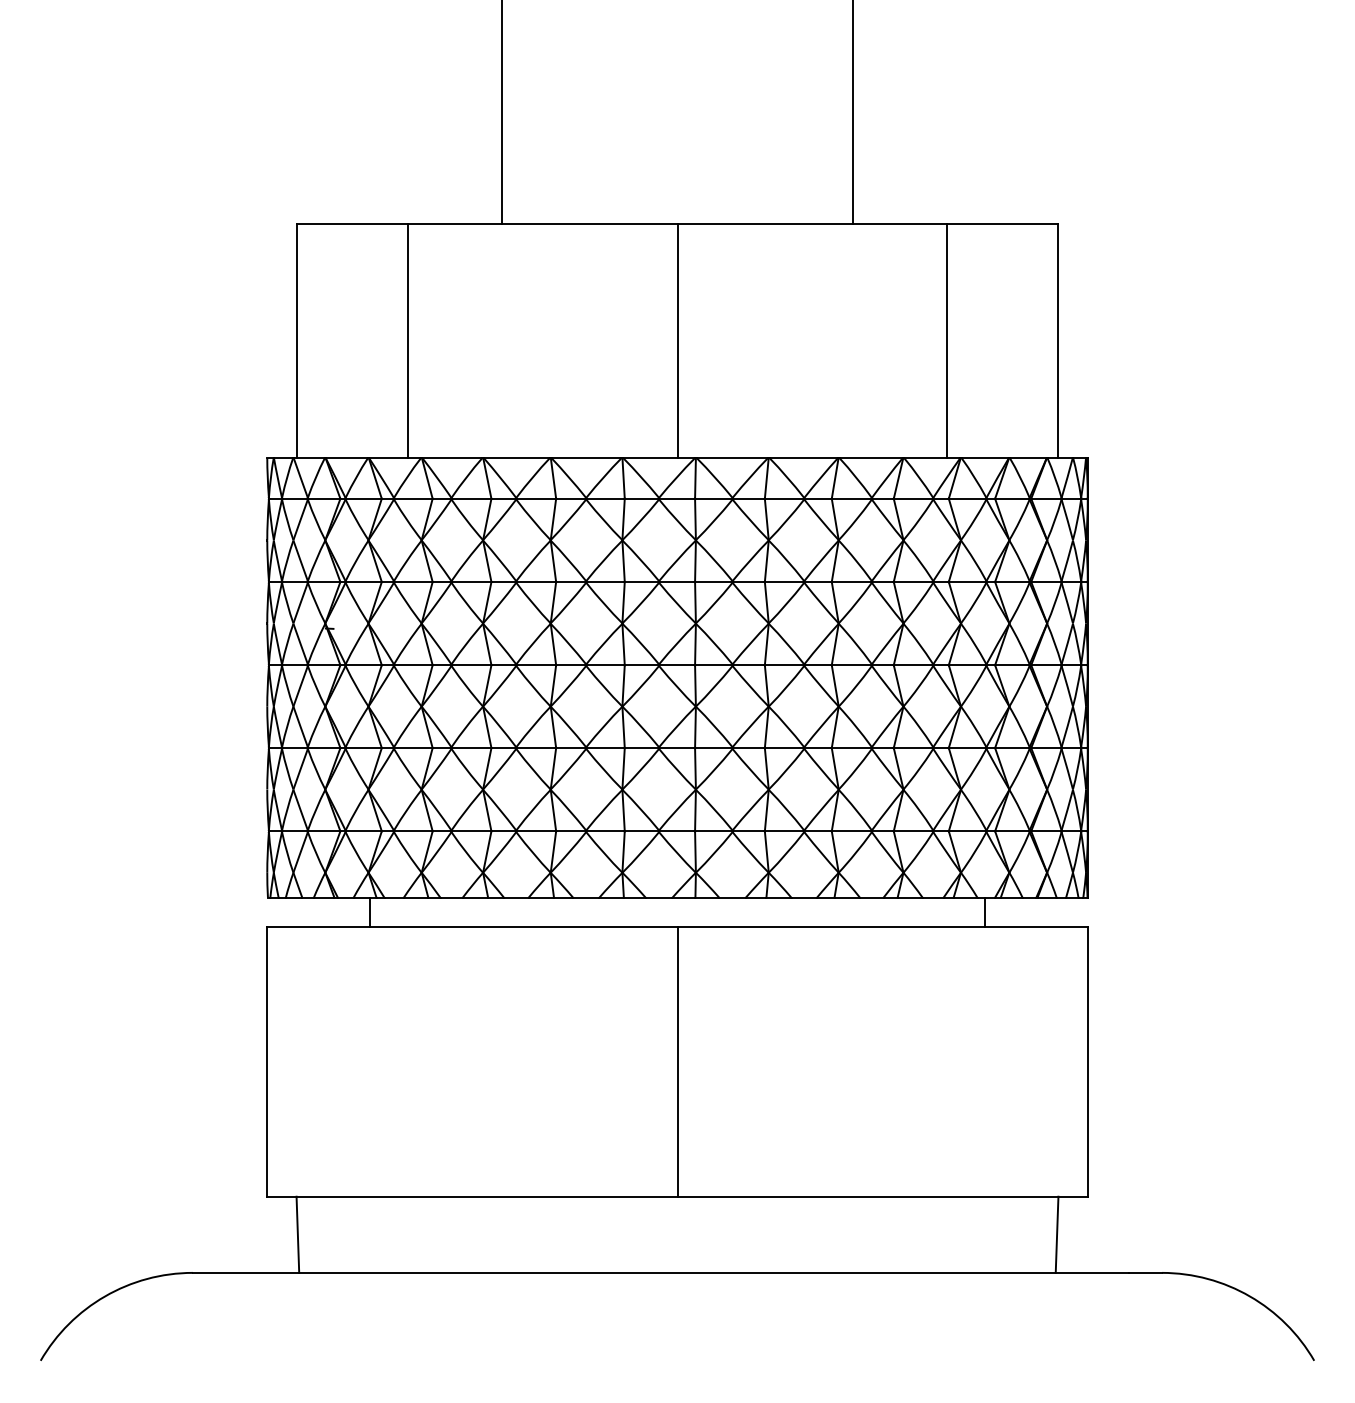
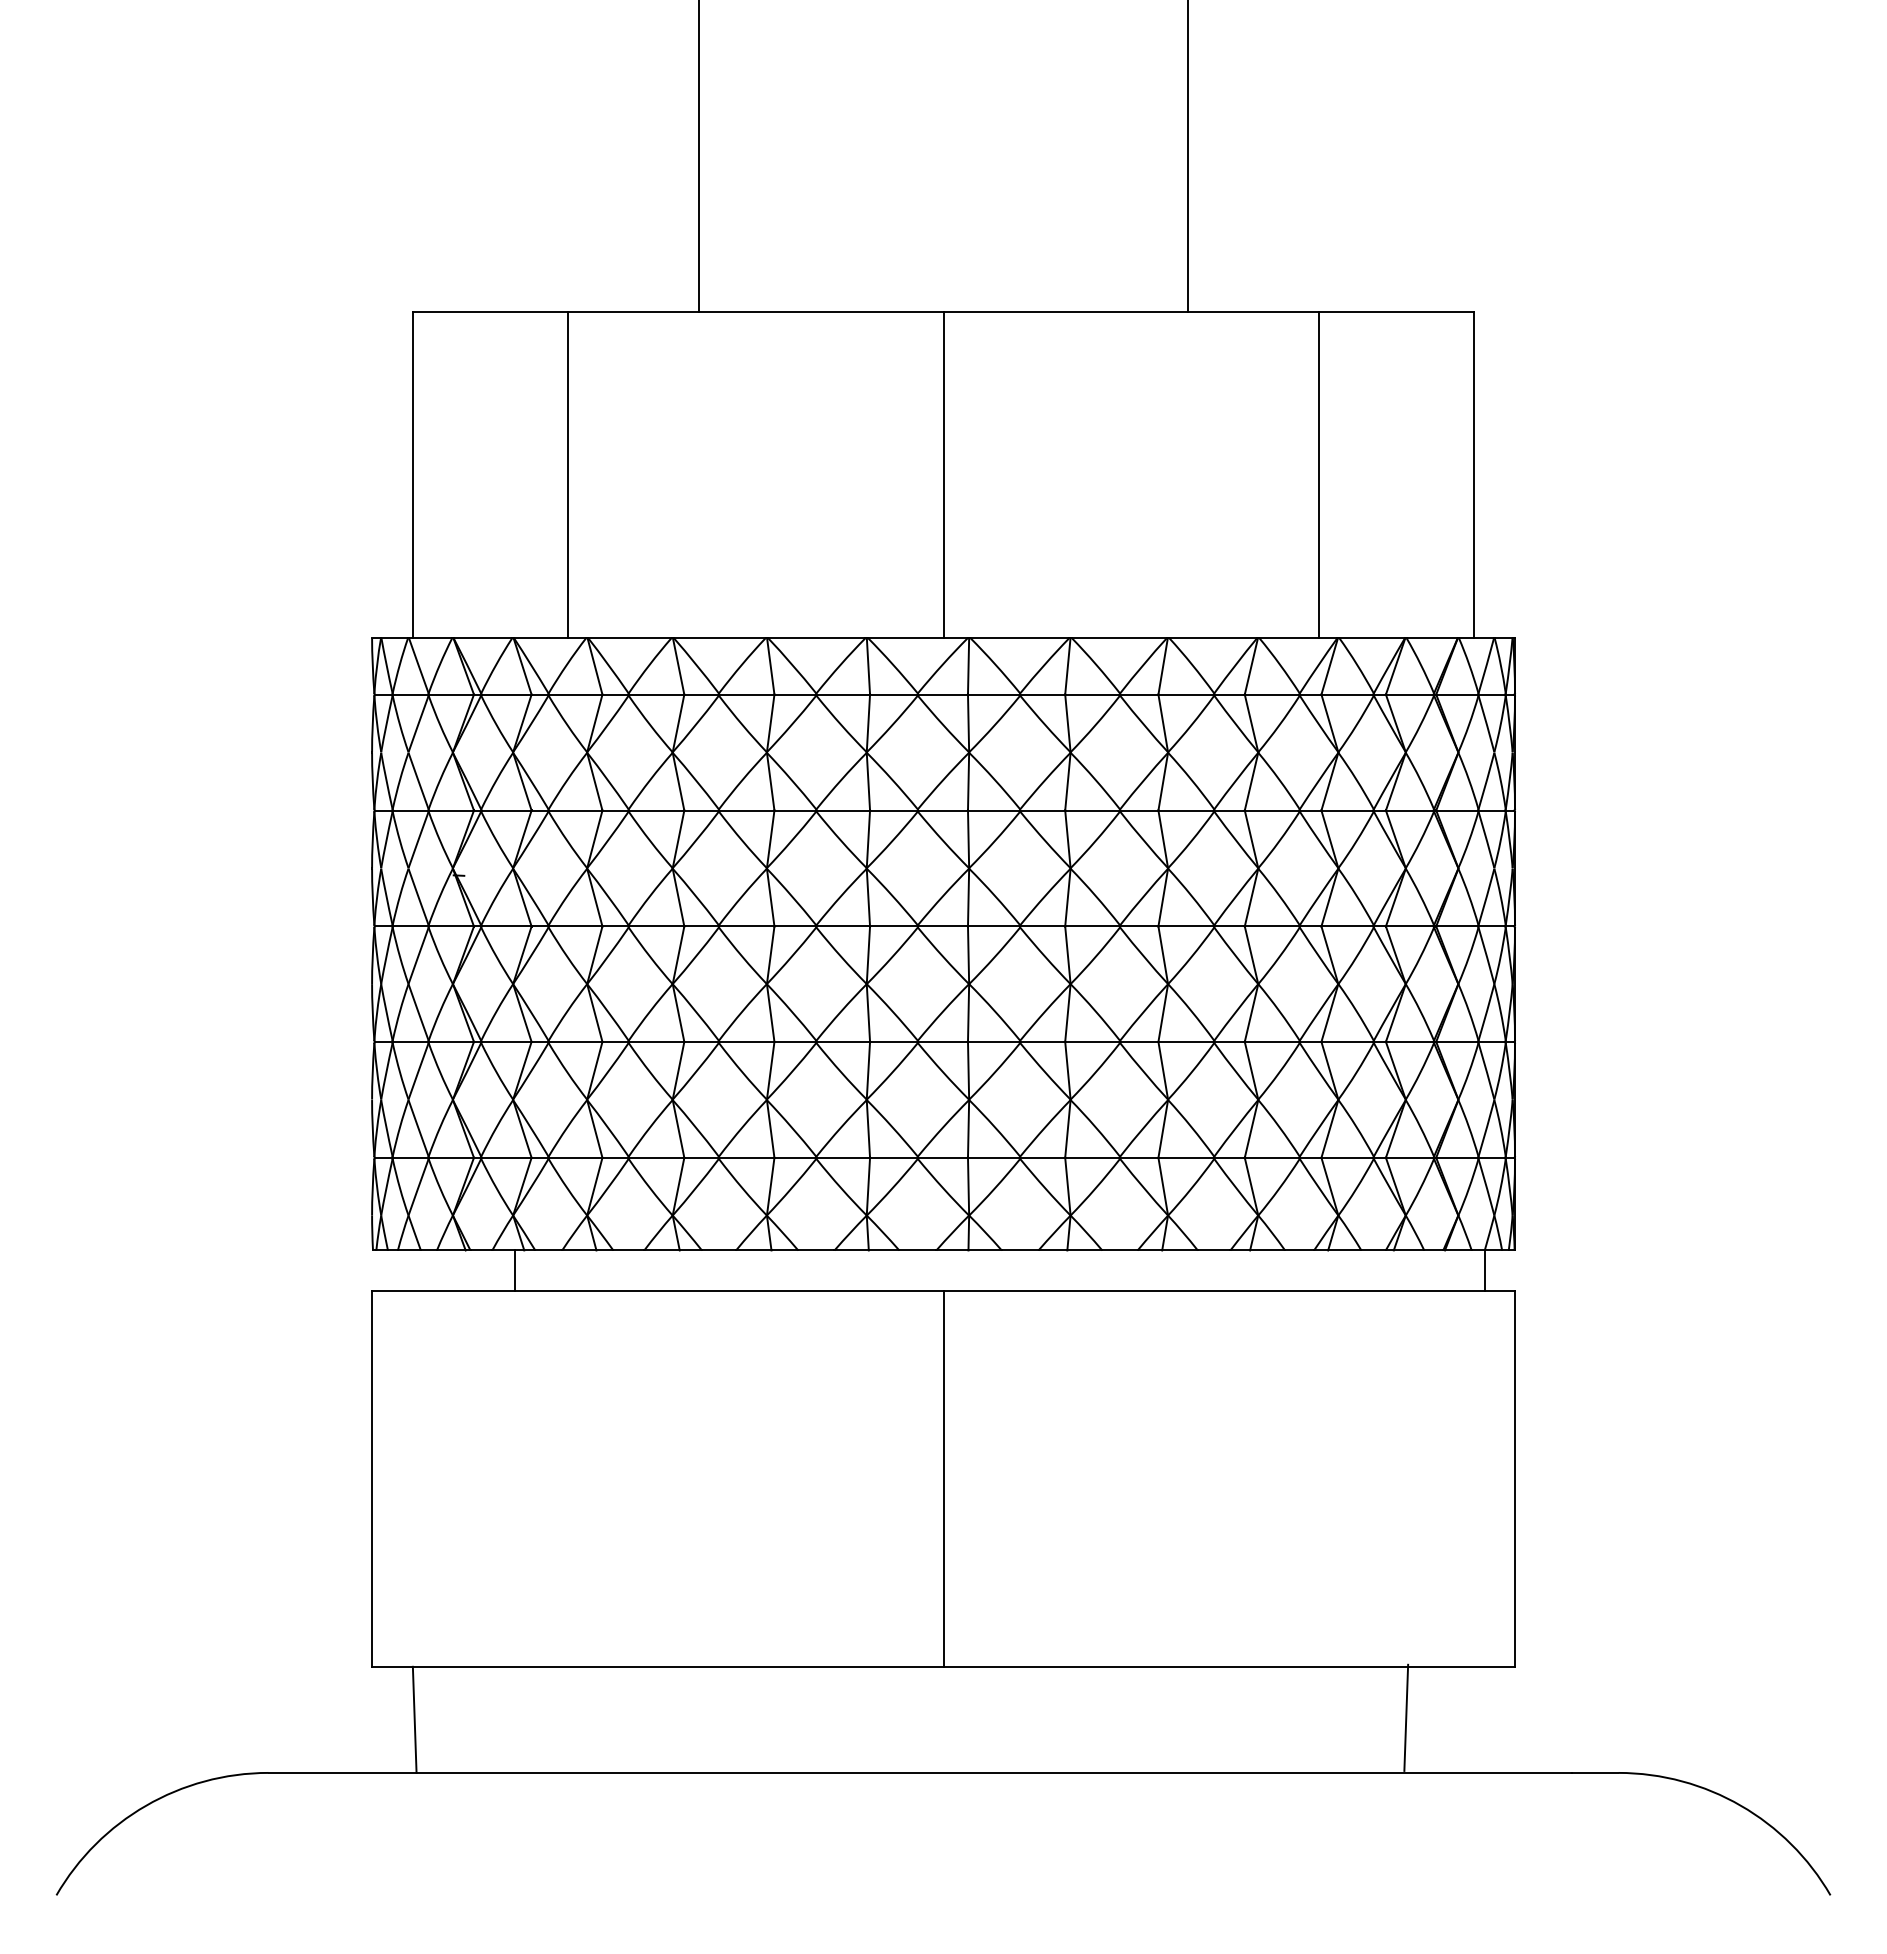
line: (985, 912) -> (1485, 1270), moved
line: (1057, 1234) -> (1406, 1717), moved

